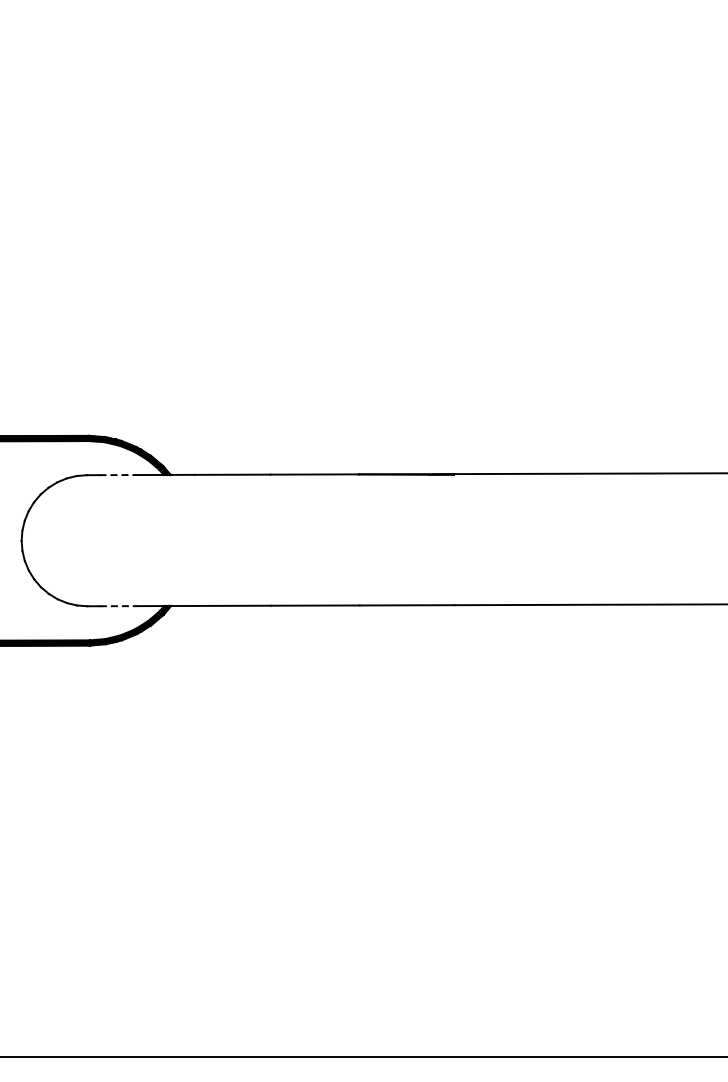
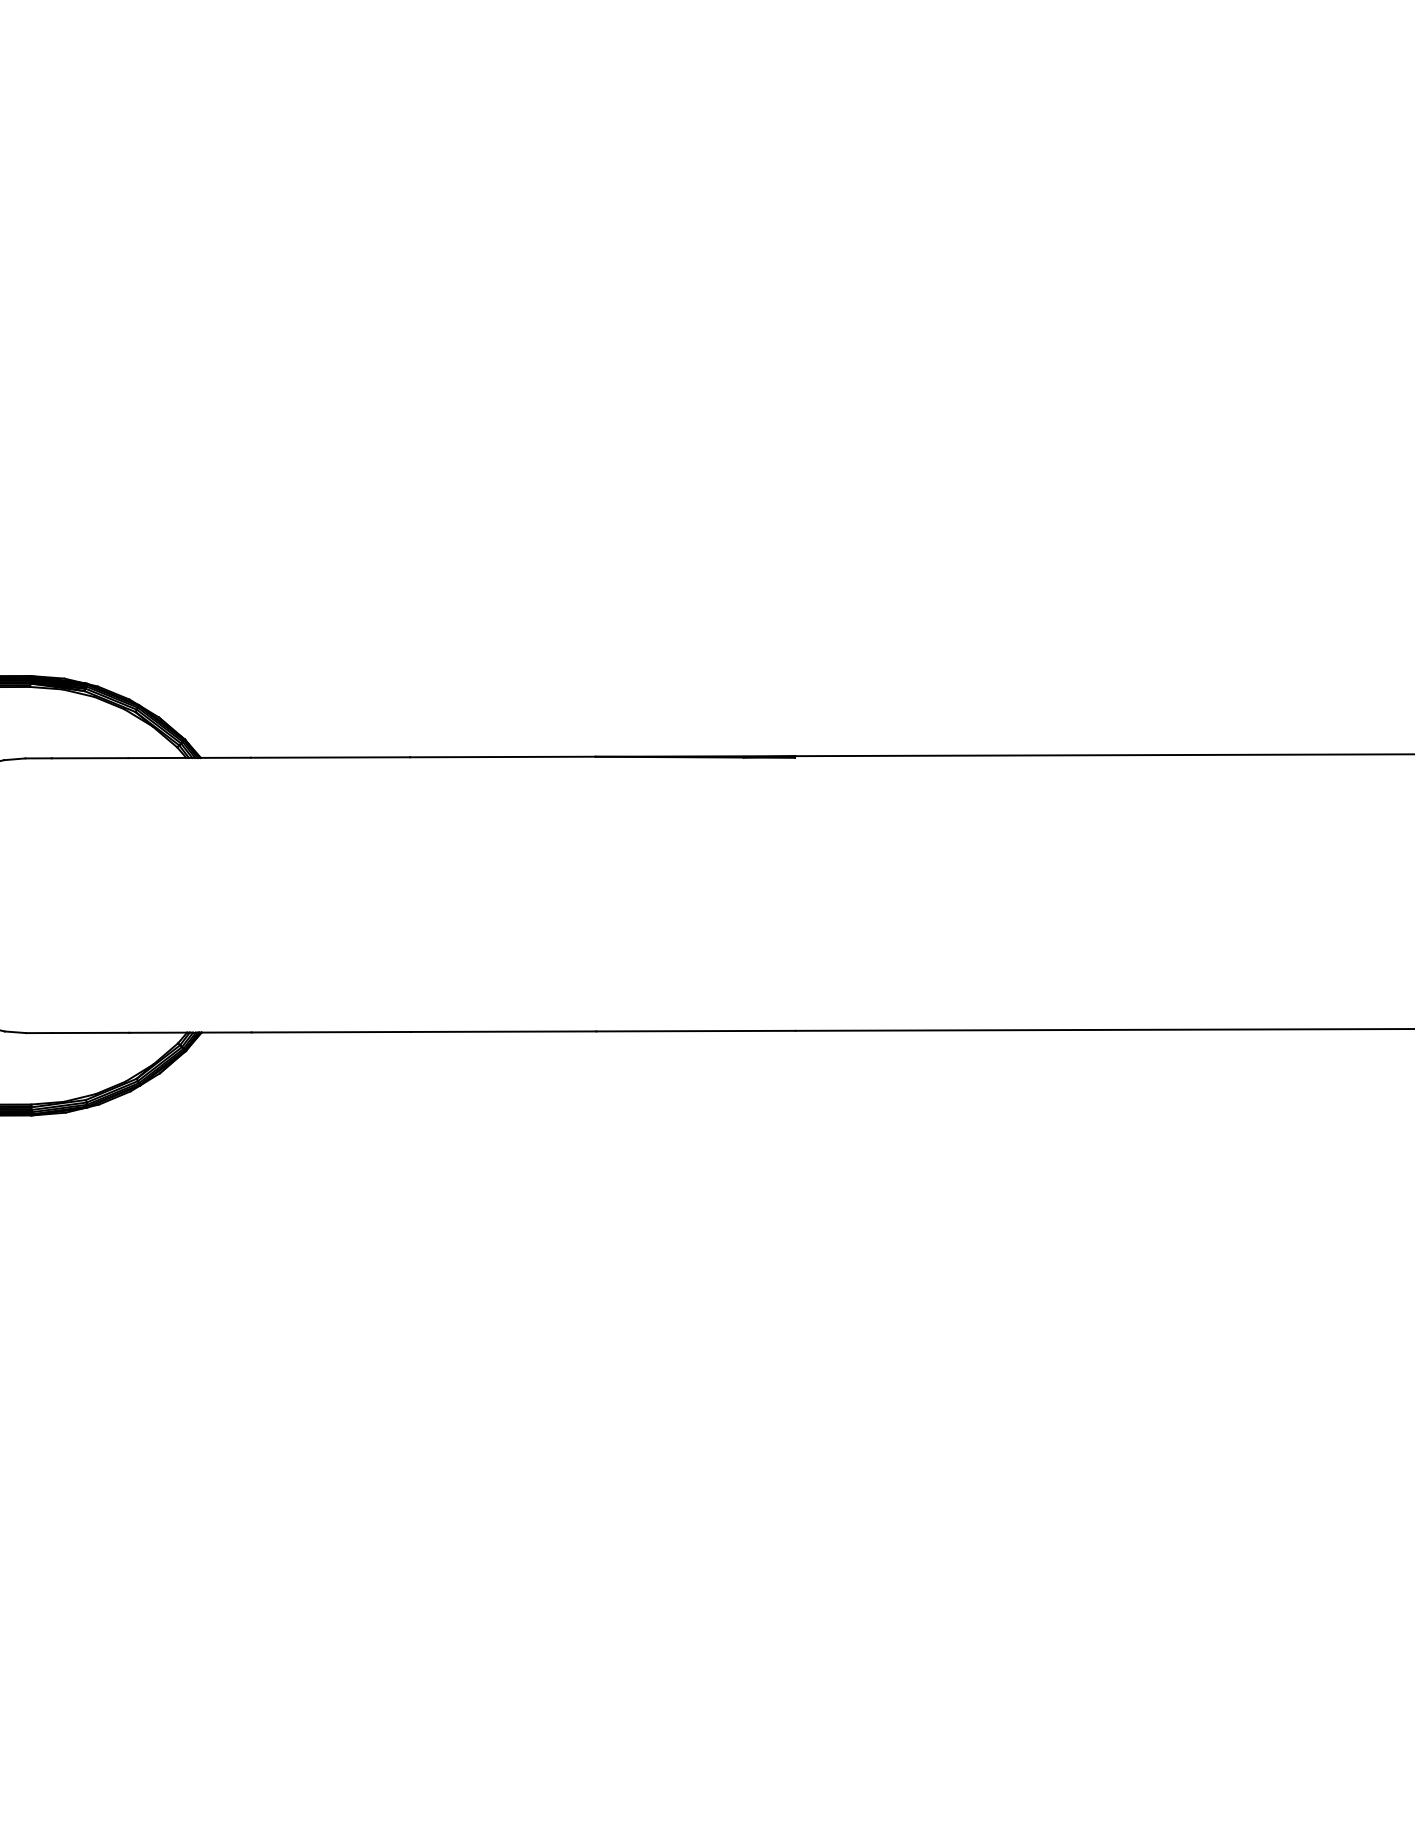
line: (118, 475) -> (91, 759), dashed -> solid
line: (118, 606) -> (91, 1033), dashed -> solid

